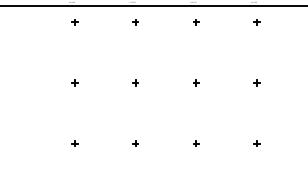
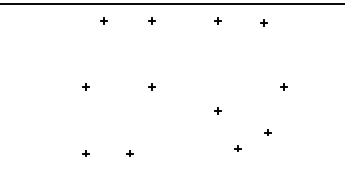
part: (74, 21) -> (103, 20), moved
part: (256, 21) -> (263, 22), moved
part: (195, 82) -> (217, 110), moved
part: (135, 143) -> (129, 153), moved
part: (195, 143) -> (237, 148), moved
part: (256, 143) -> (267, 132), moved

